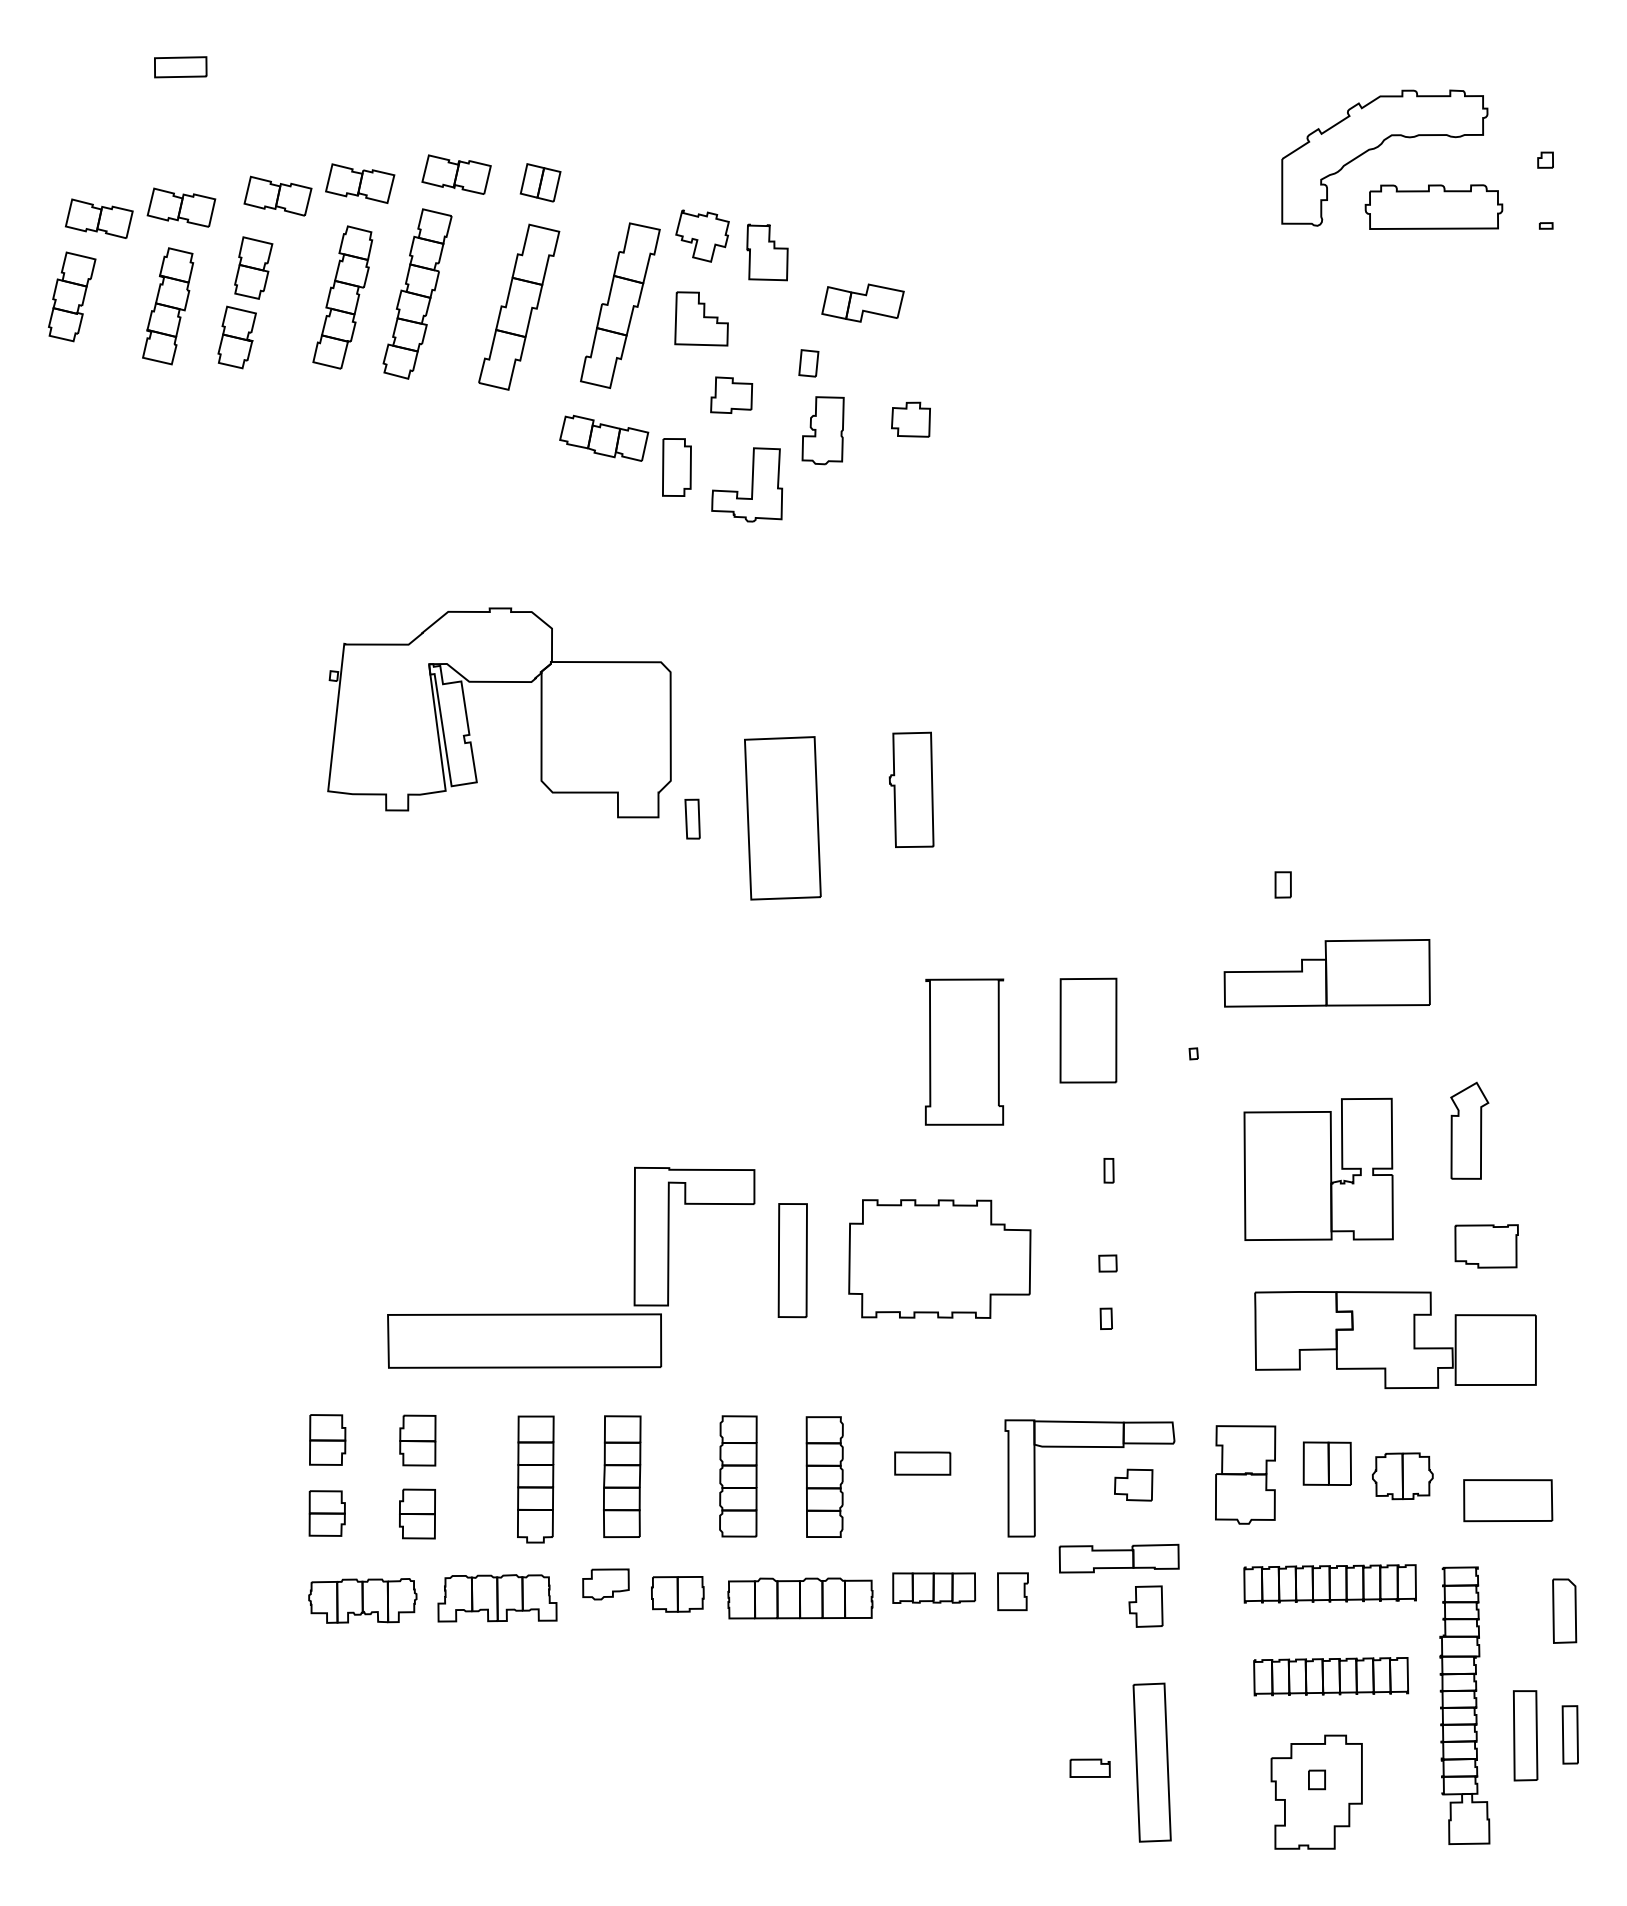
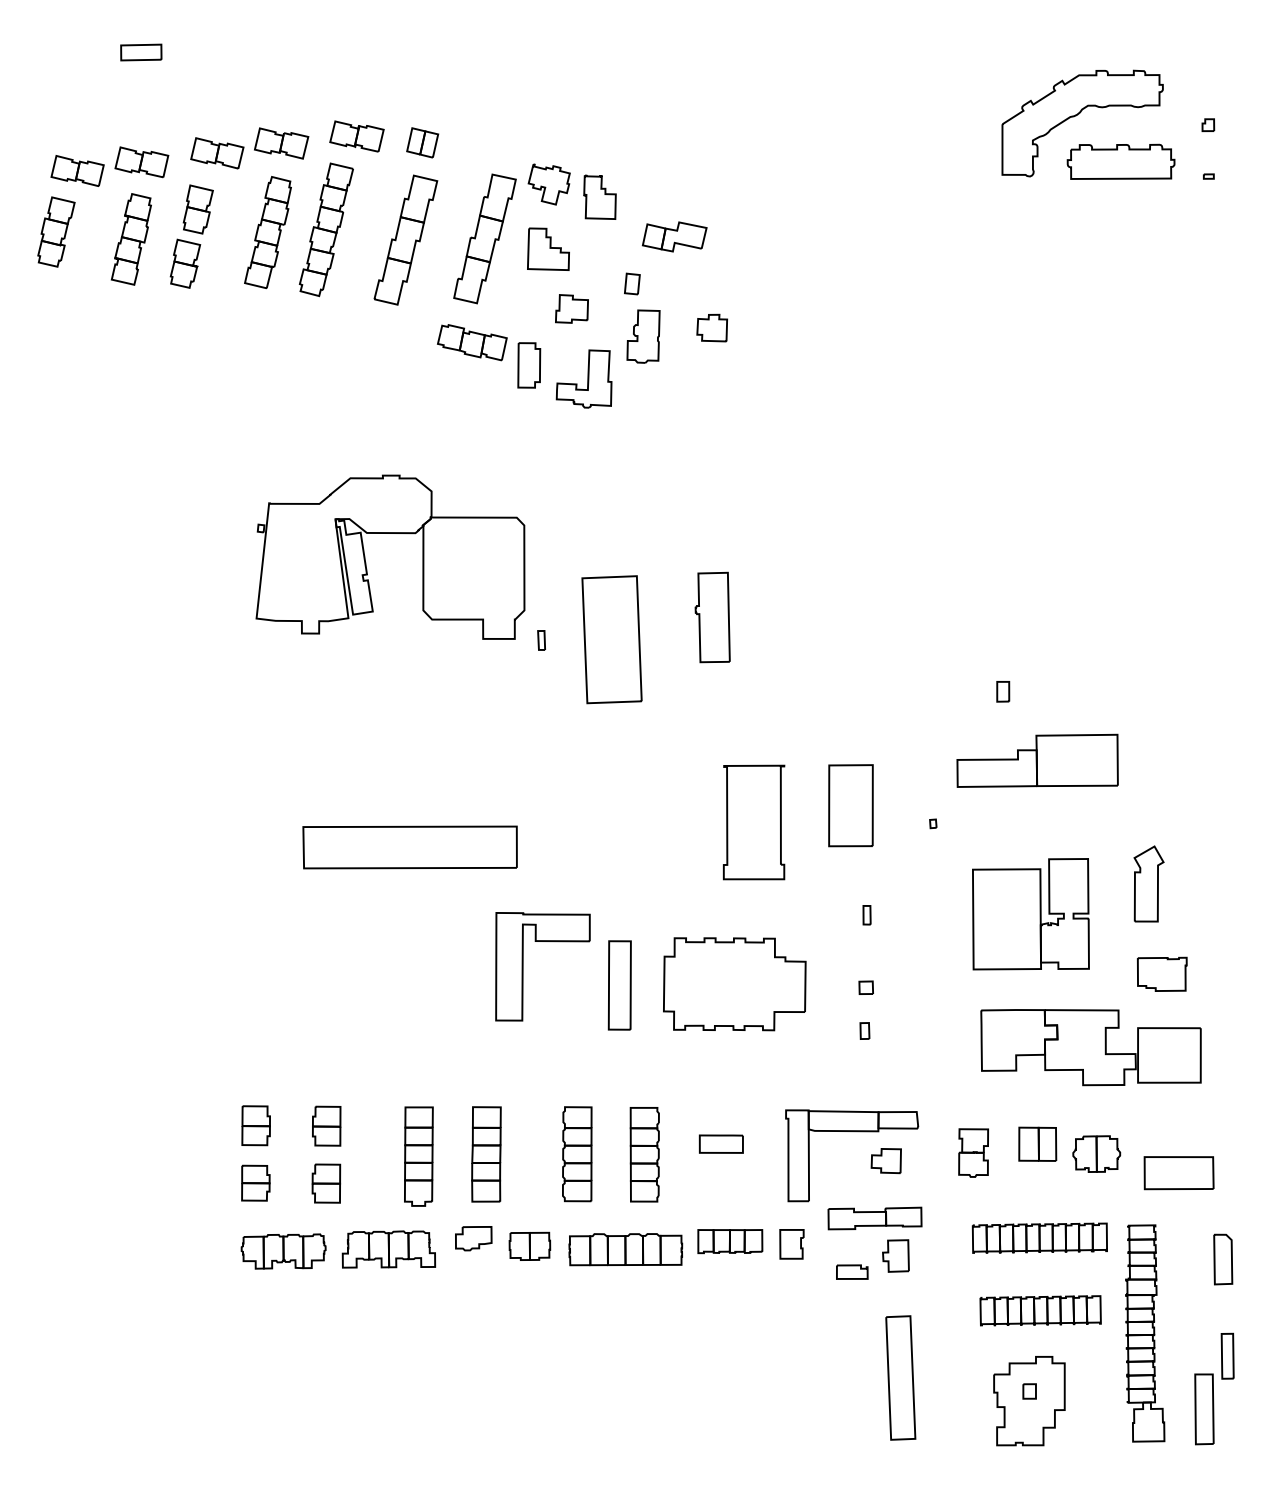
part: (692, 819) -> (541, 640), size x0.62
part: (524, 1340) -> (410, 847), moved
part: (1244, 1474) -> (972, 1152), size x0.62
part: (1525, 1735) -> (1204, 1409), moved
part: (1089, 1767) -> (851, 1271), moved

